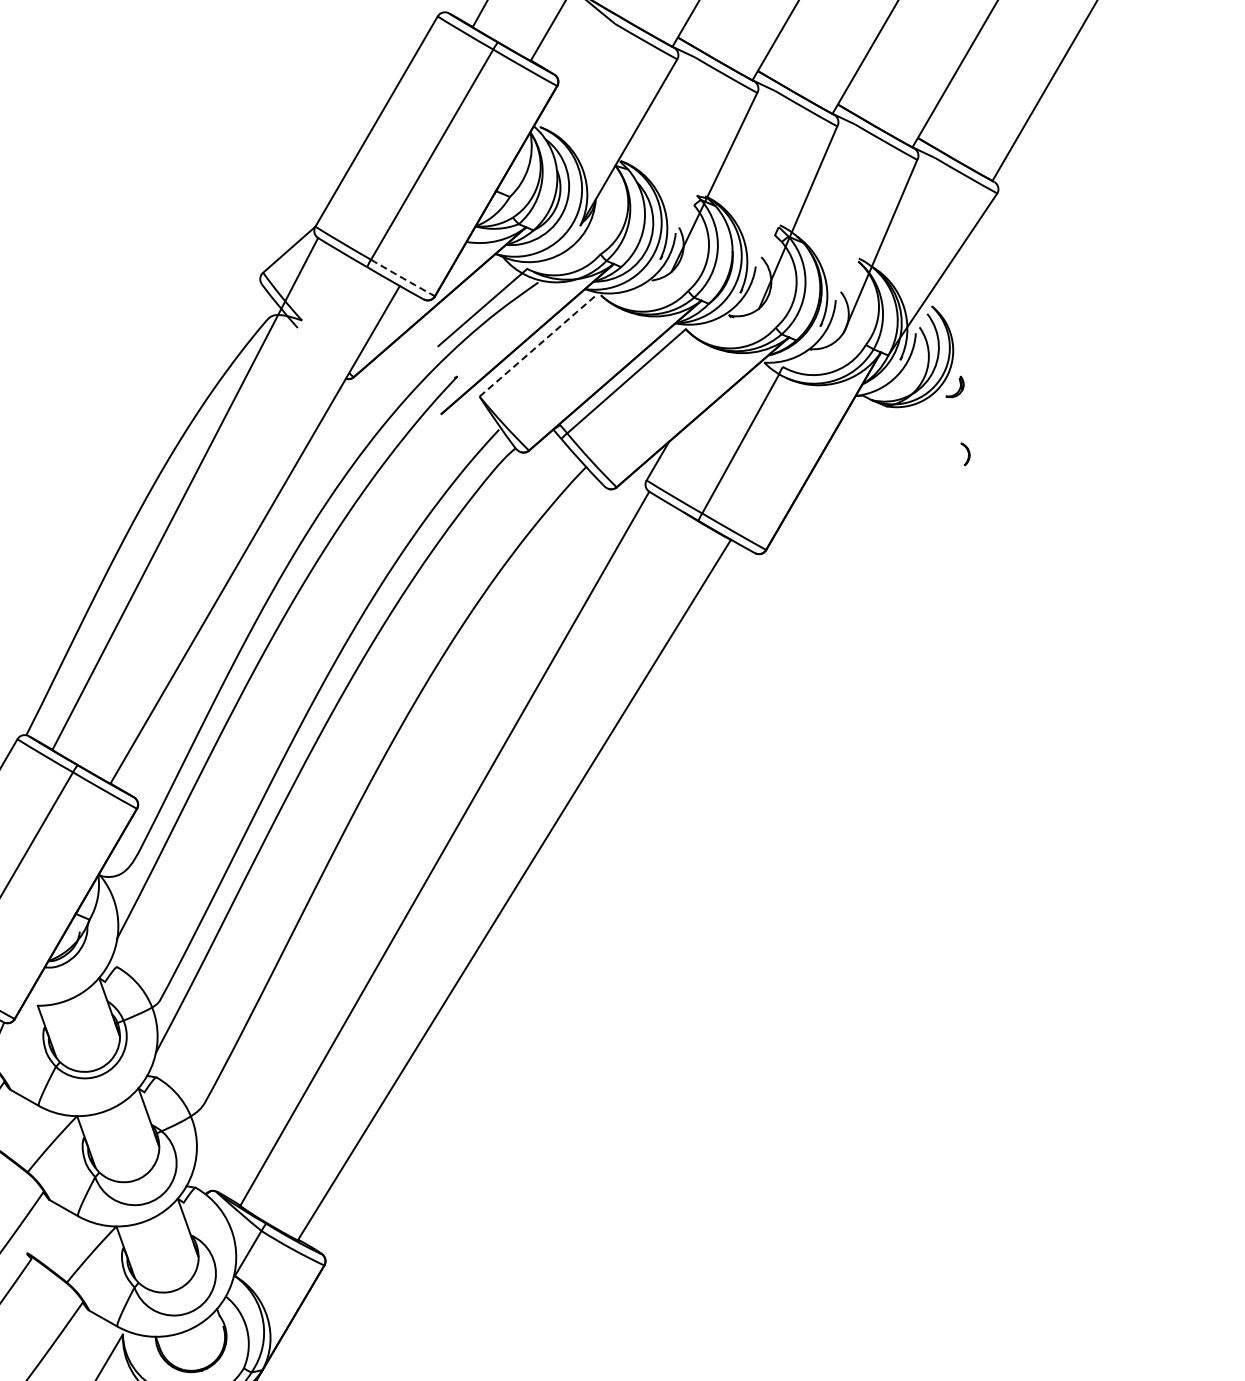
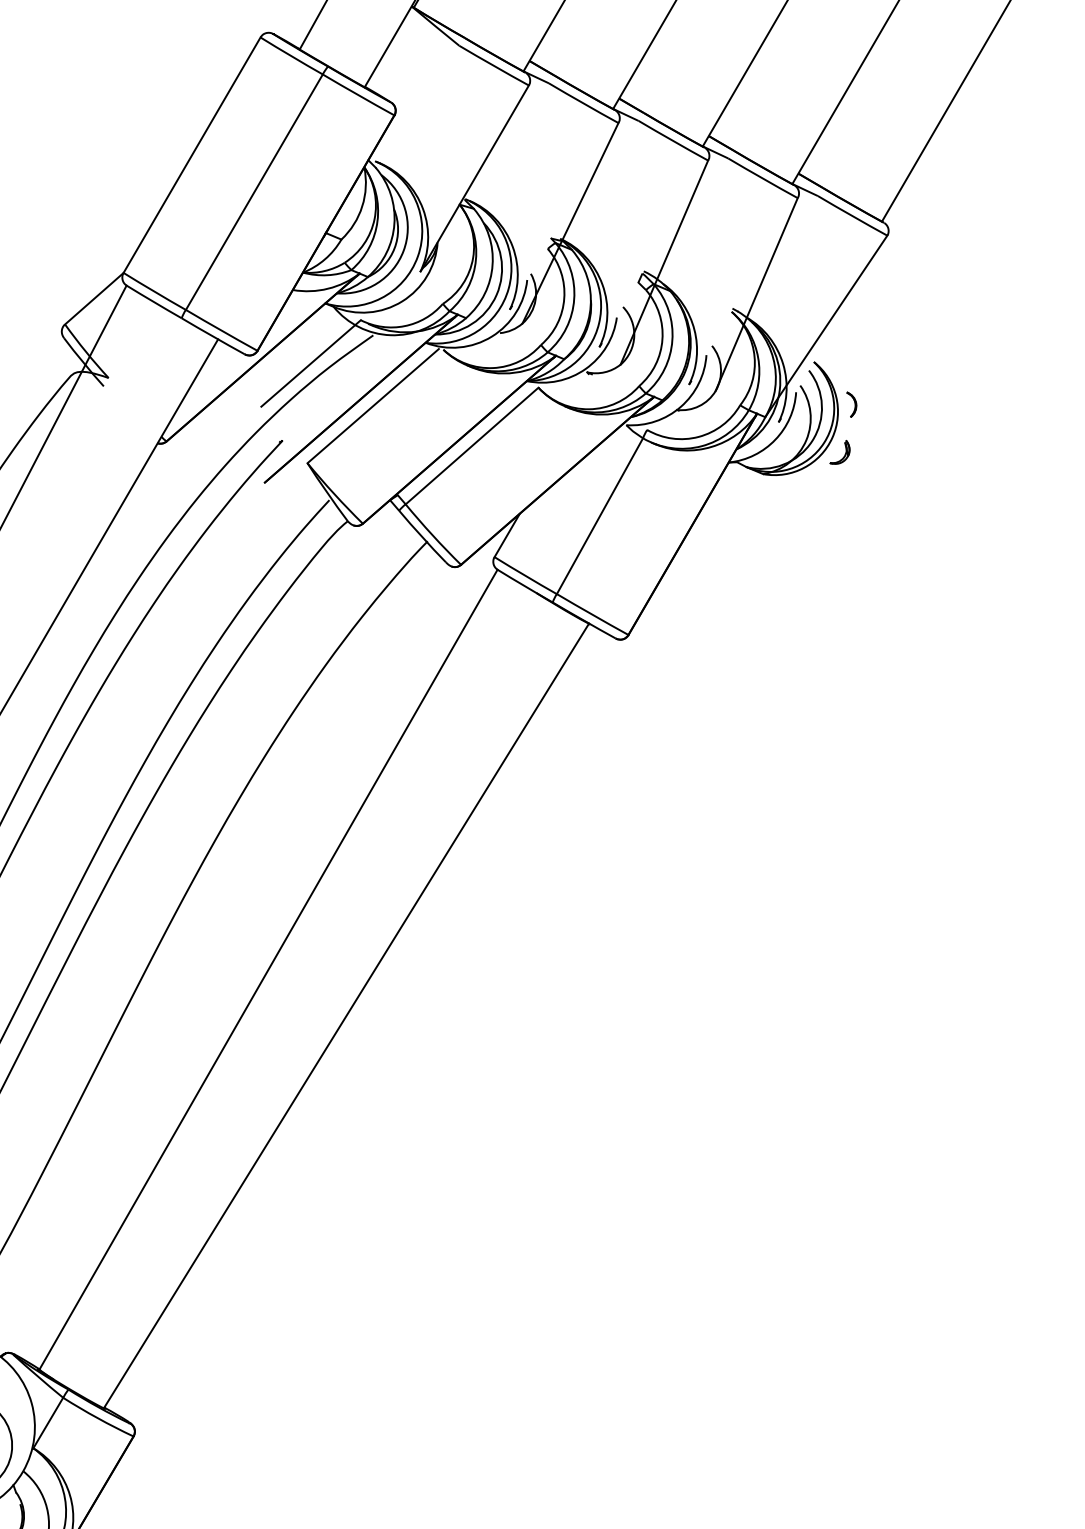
arc: (402, 278) -> (221, 330), dashed -> solid
line: (538, 345) -> (373, 405), dashed -> solid
part: (965, 454) -> (851, 404), moved

